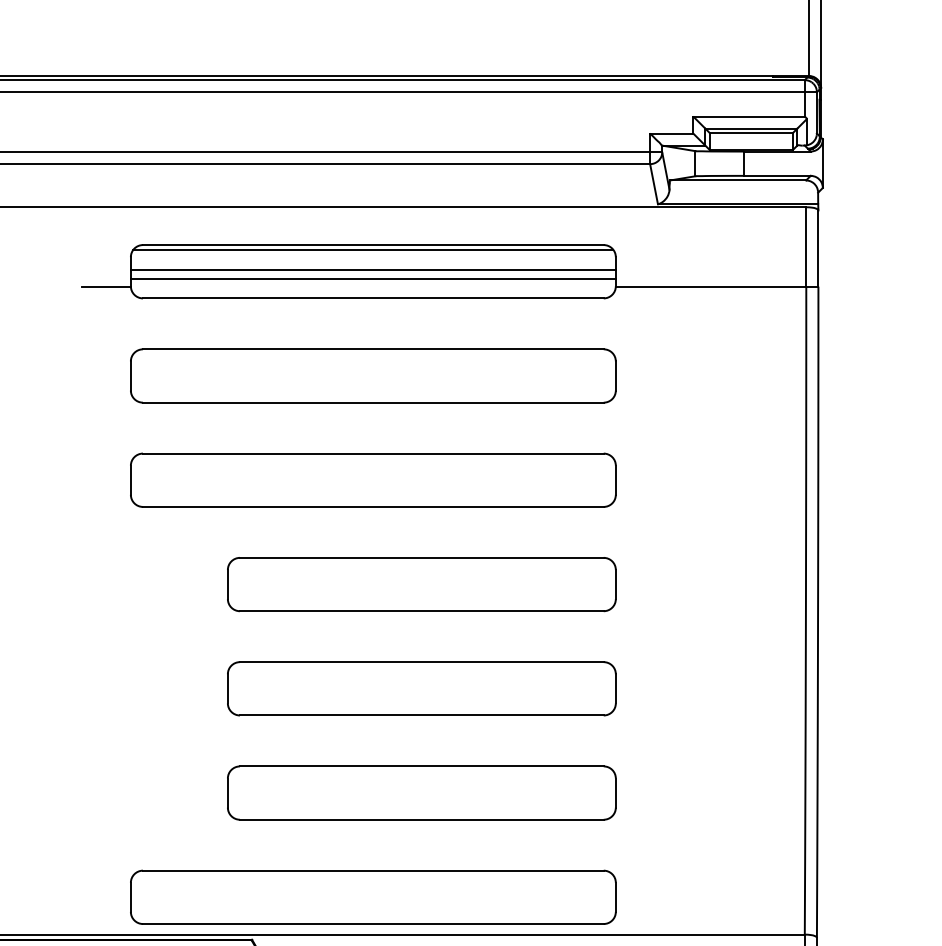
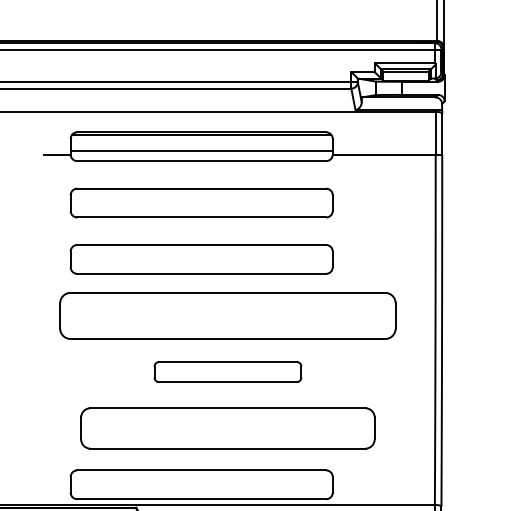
line: (372, 269) -> (201, 145), removed
part: (421, 584) -> (227, 315), size x1.6
part: (421, 687) -> (227, 371), size x0.7
part: (421, 793) -> (227, 428), size x1.4

